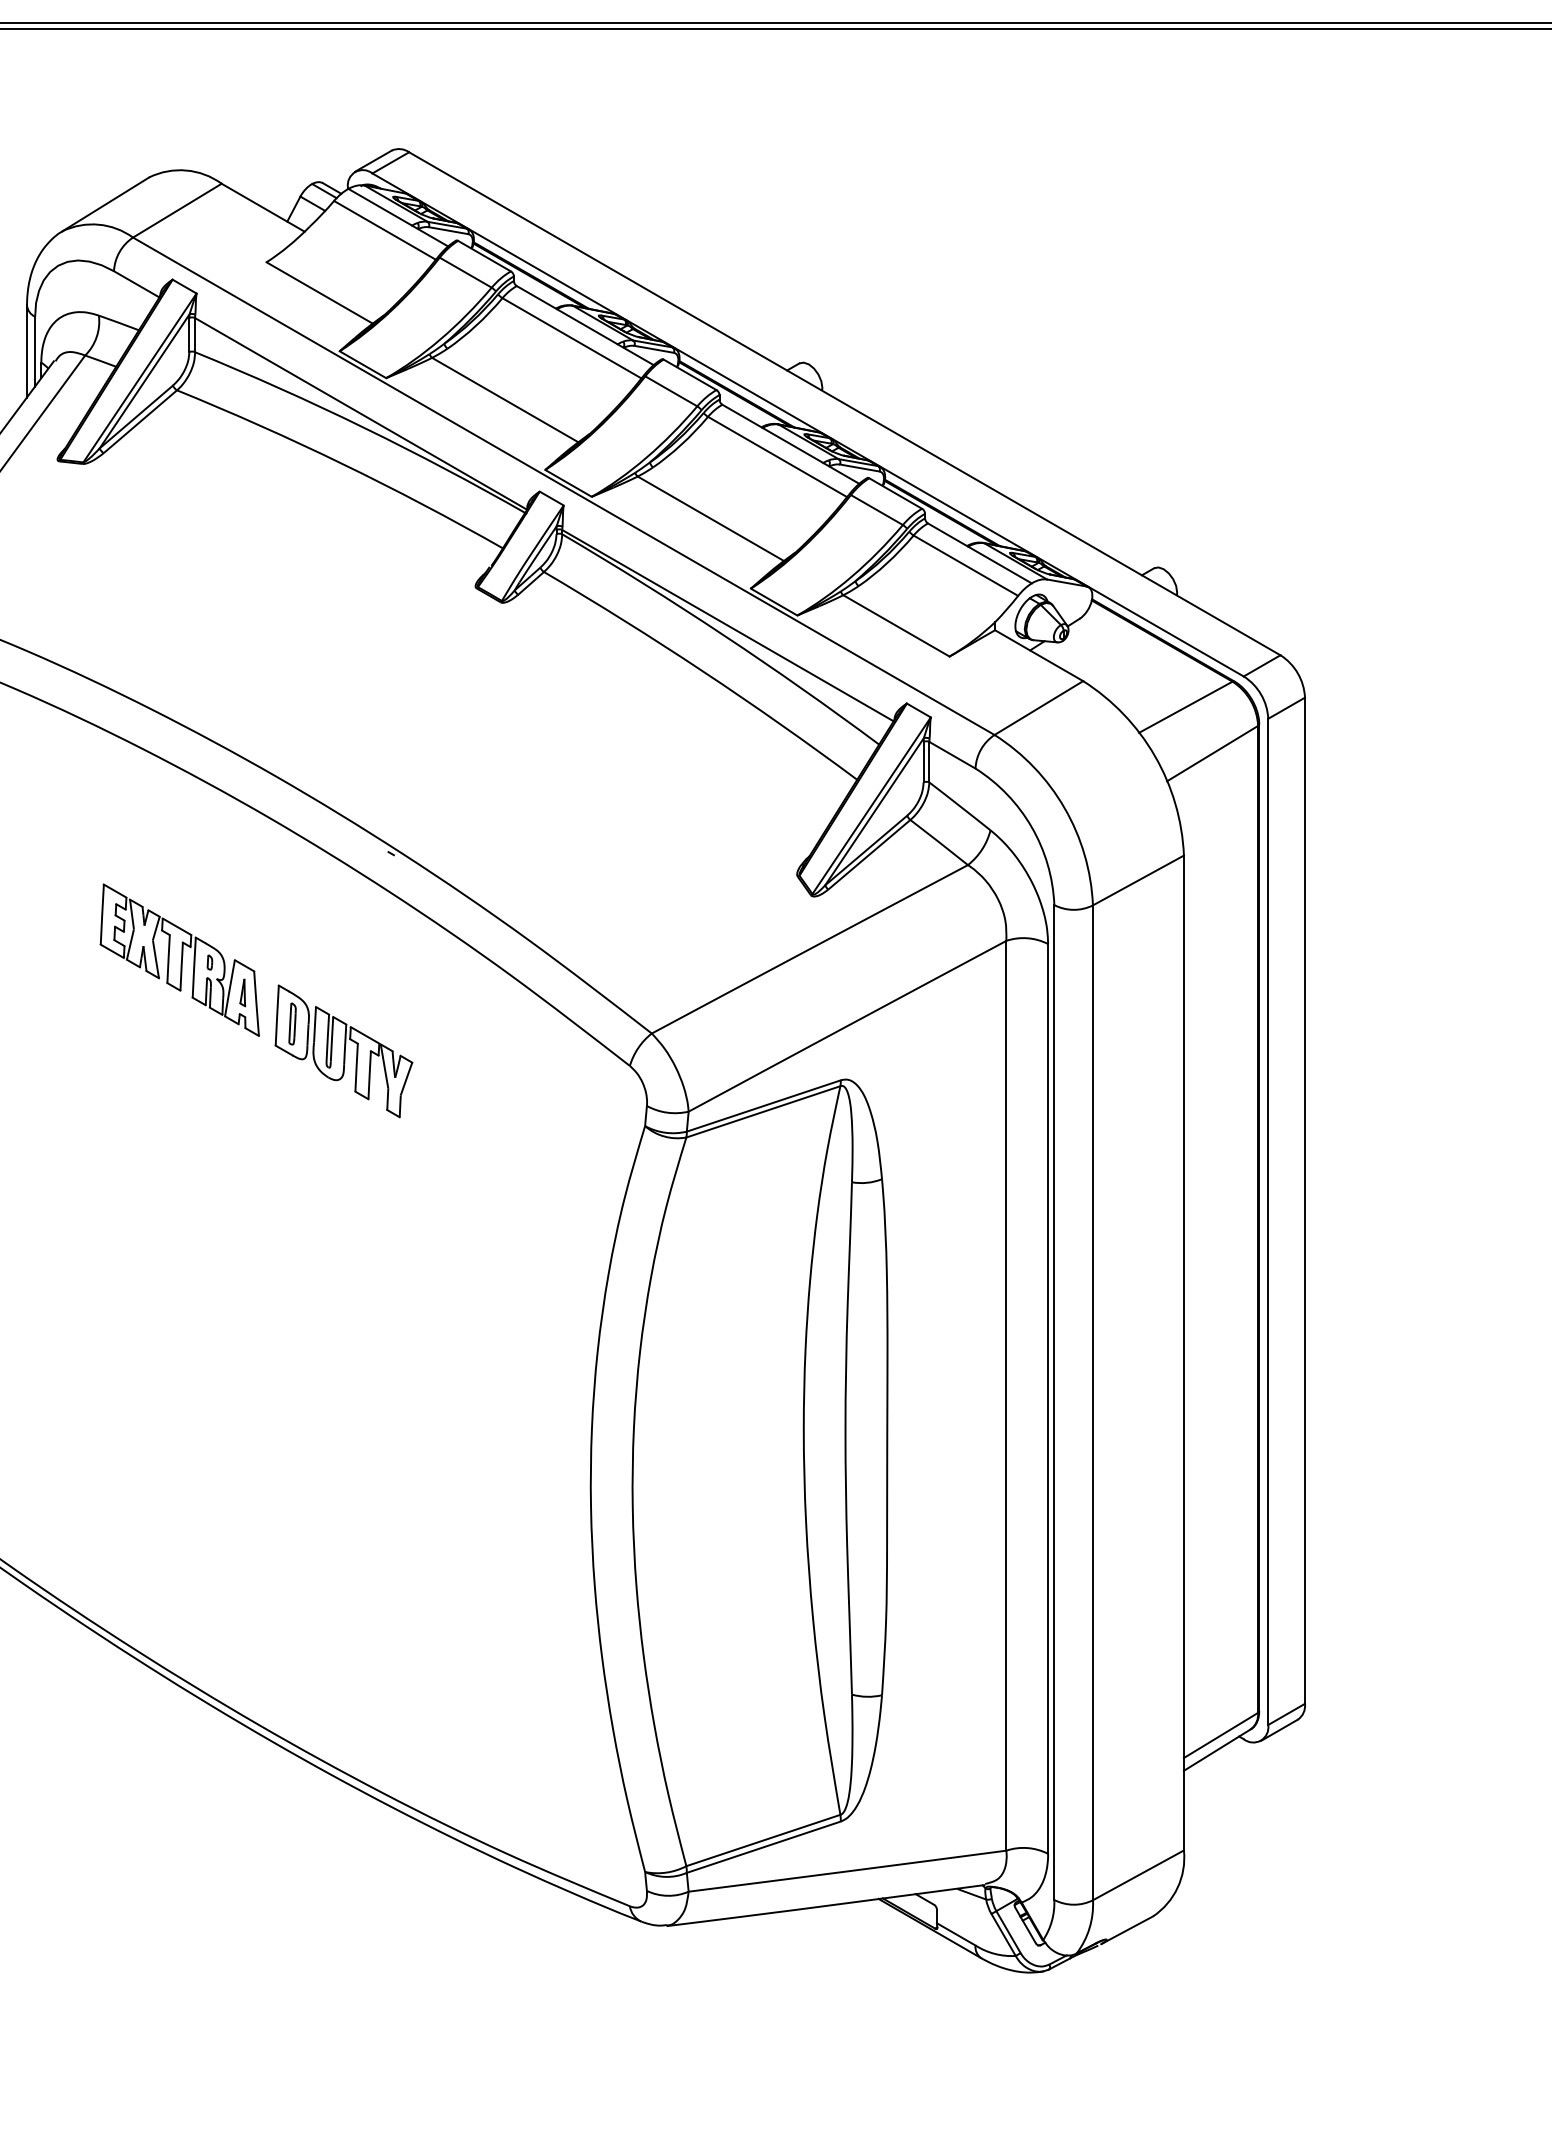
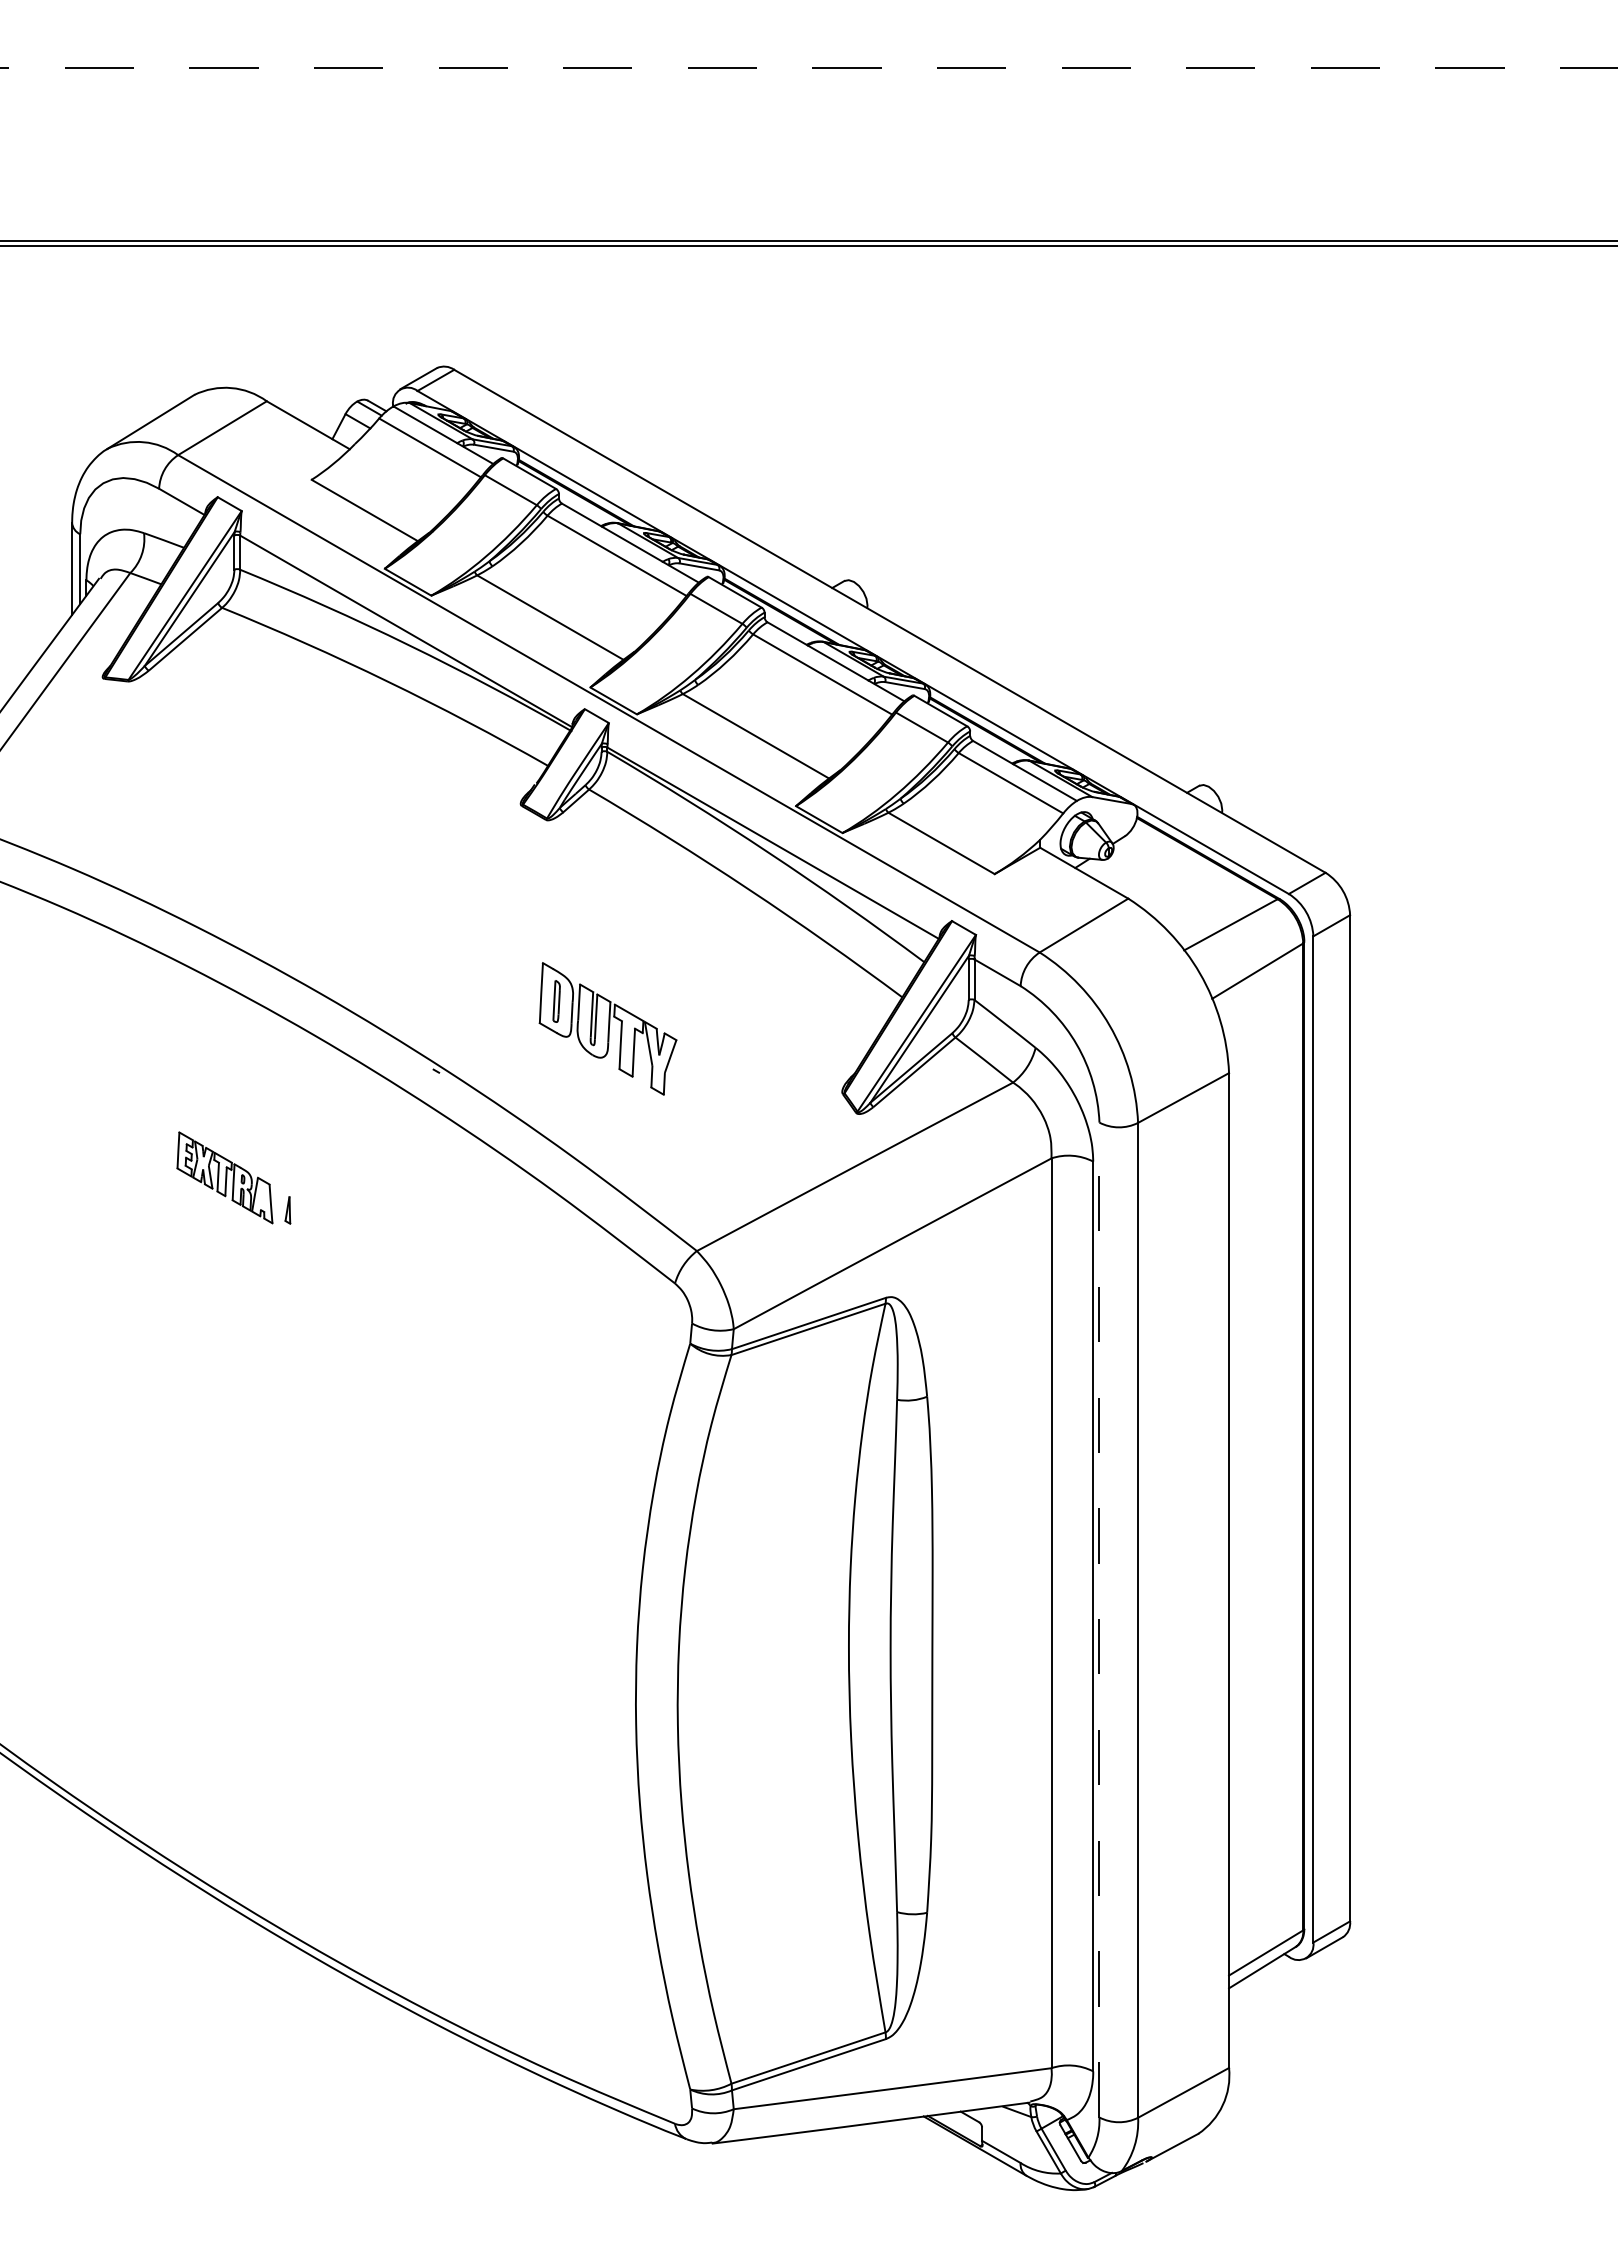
part: (179, 959) -> (224, 1177), size x0.6
part: (343, 1050) -> (607, 1028), moved
line: (1054, 1401) -> (1099, 1619), solid -> dashed

